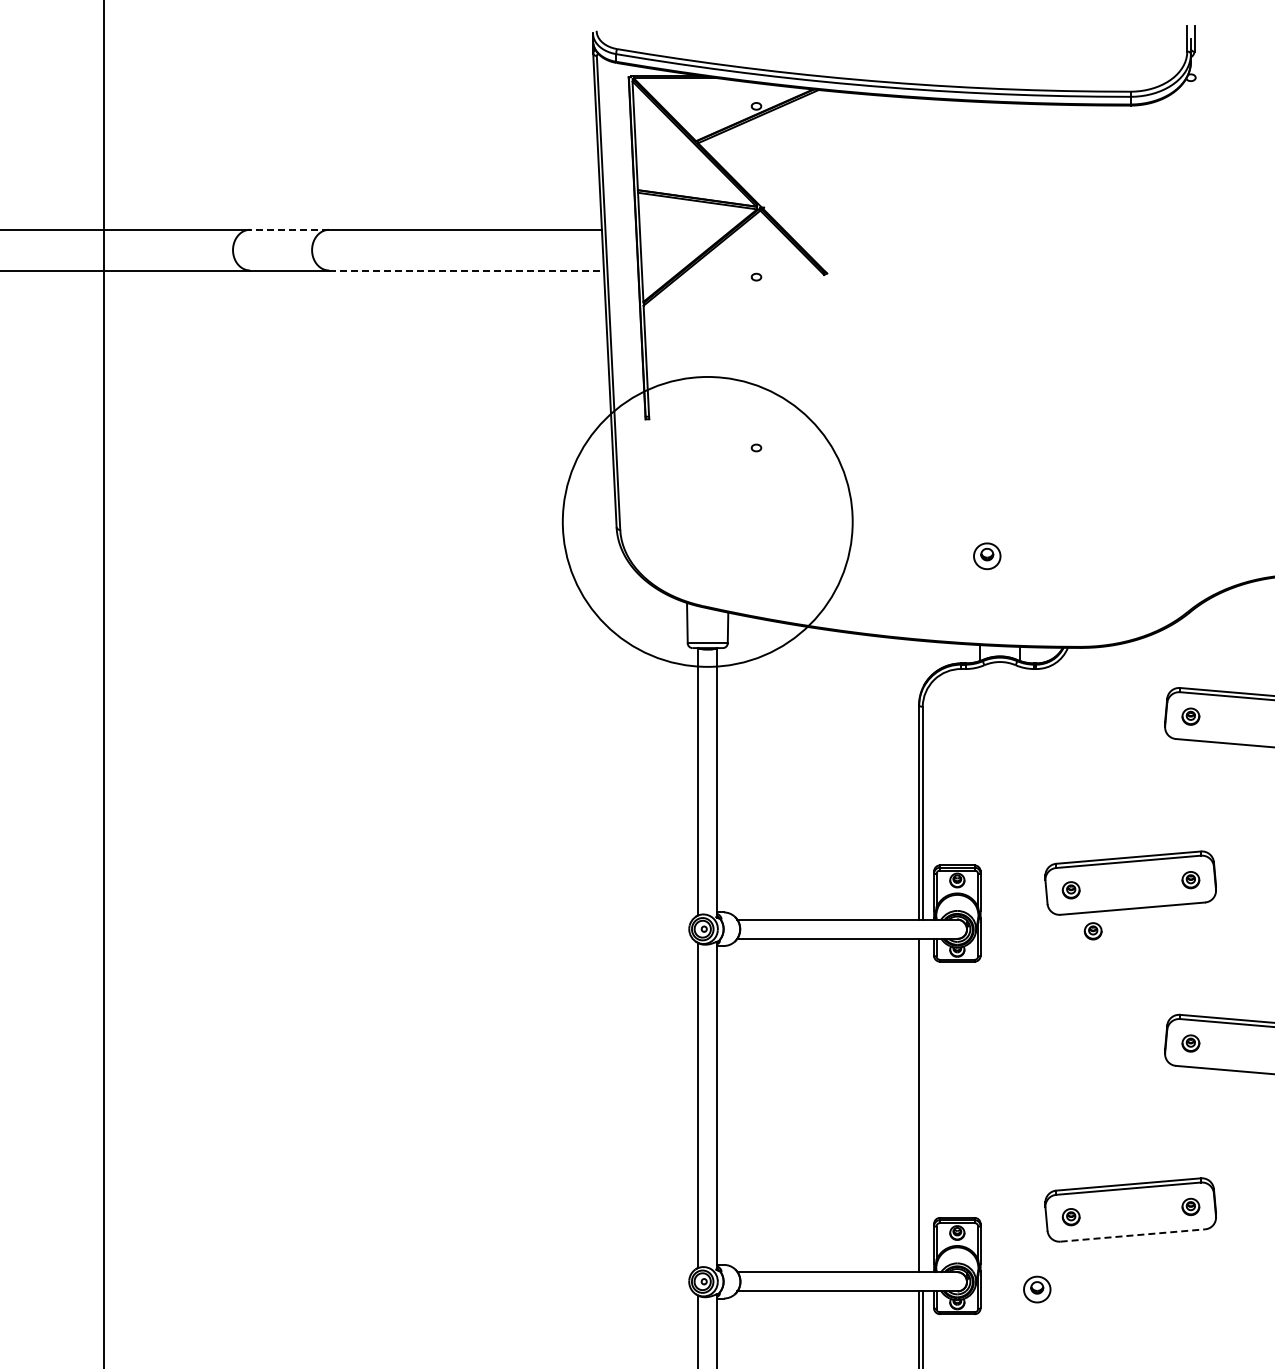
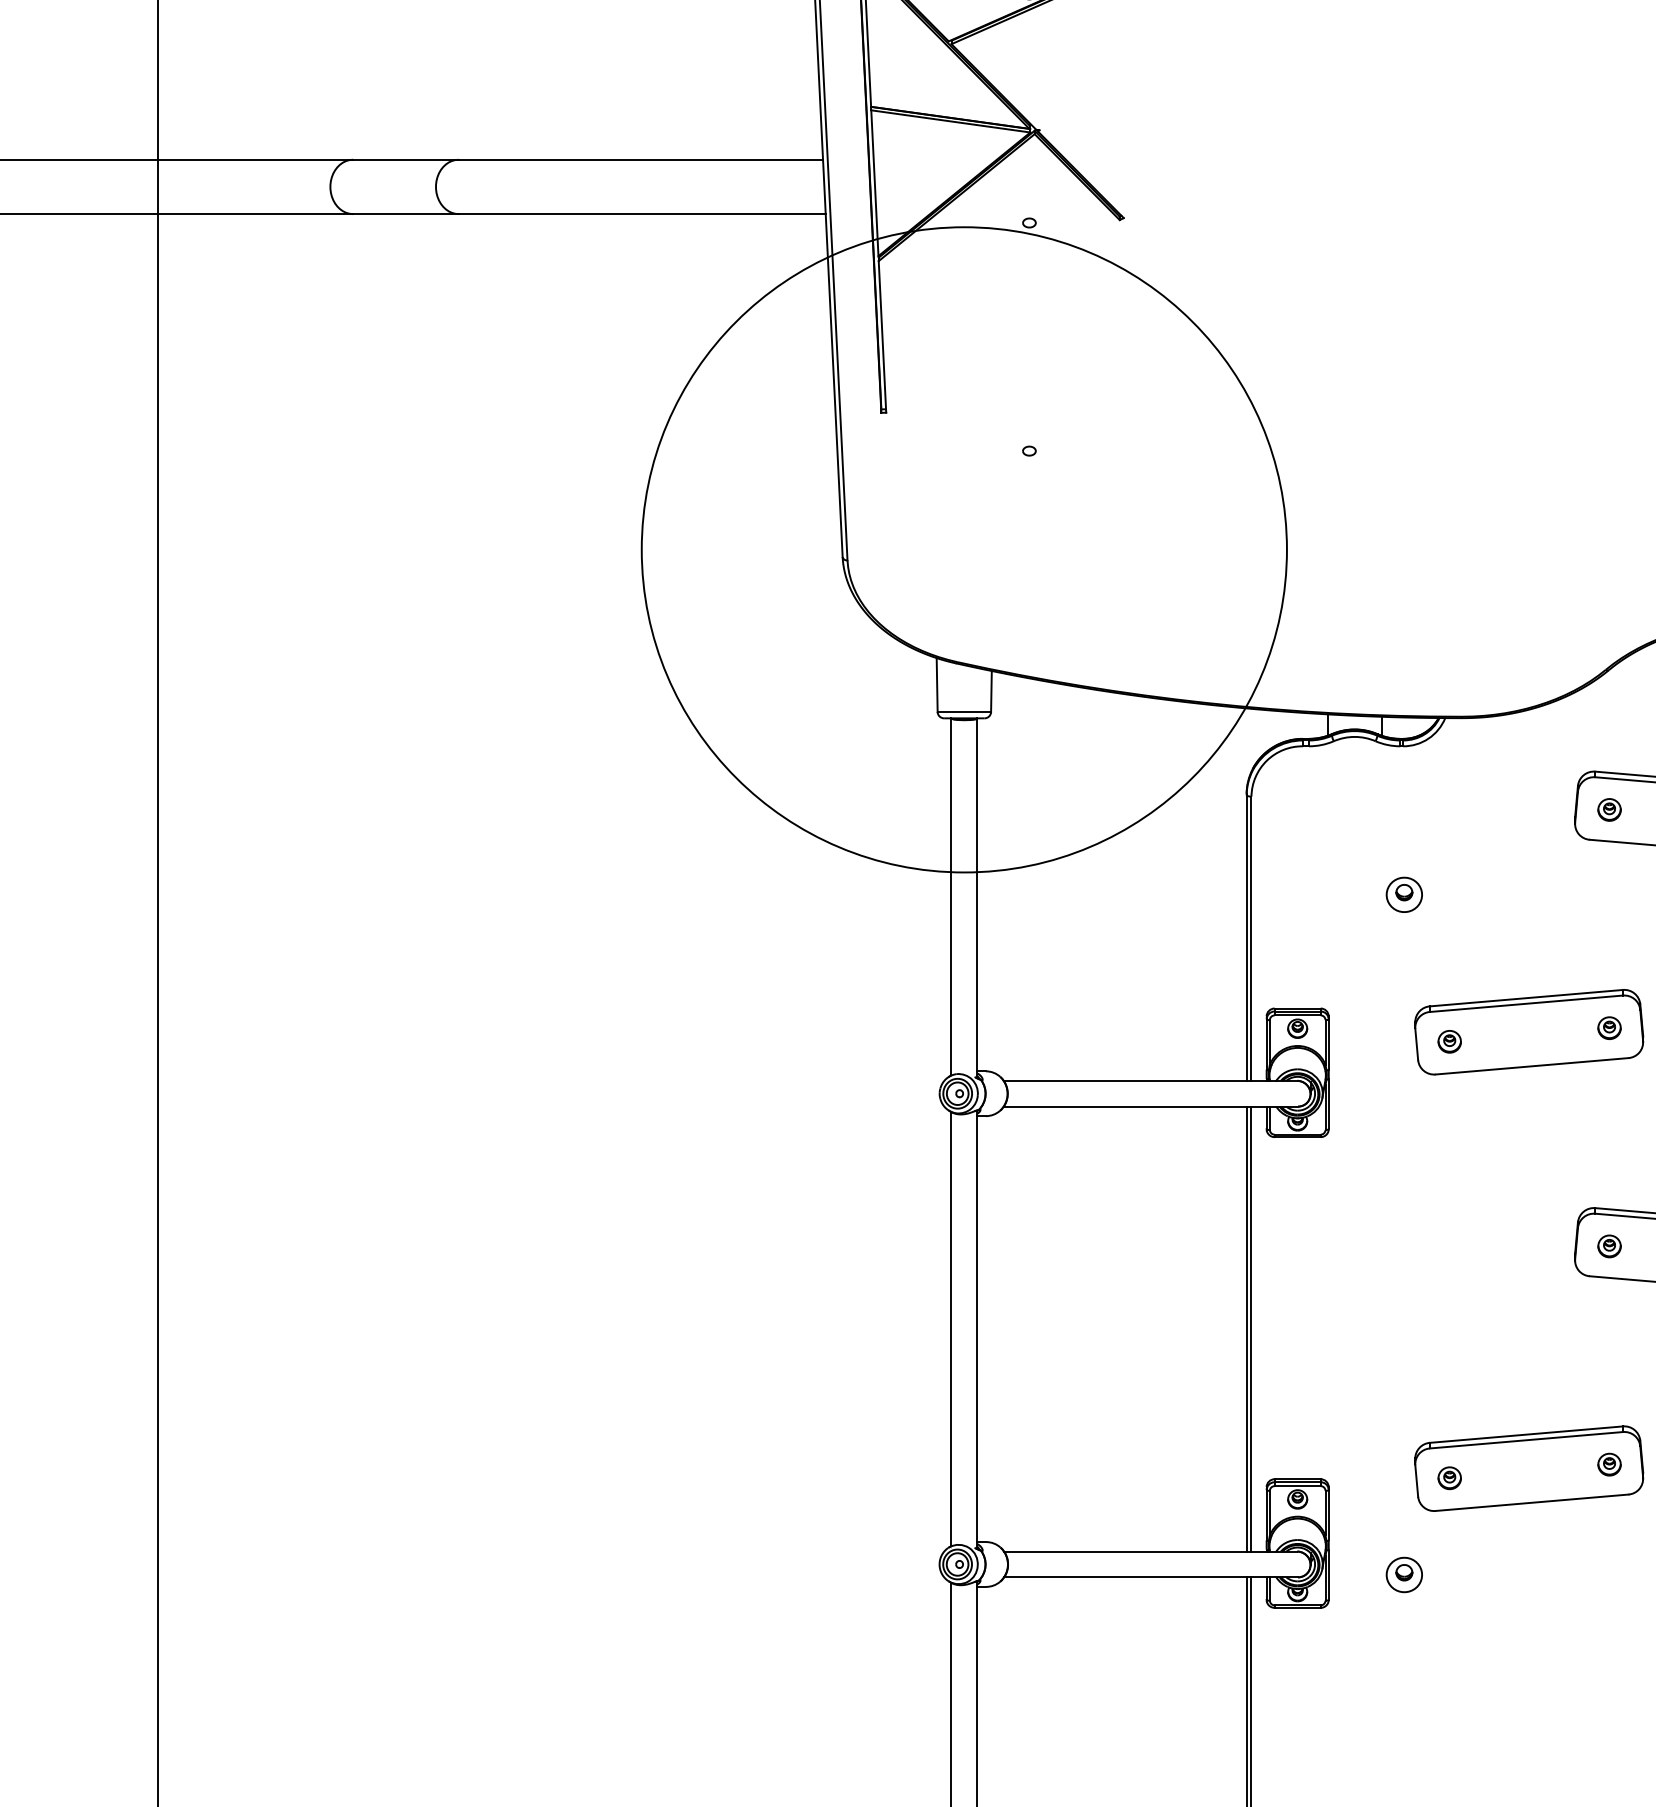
line: (289, 229) -> (405, 159), dashed -> solid
line: (467, 270) -> (643, 214), dashed -> solid
circle: (707, 521) -> (964, 549), size x1.67
part: (987, 556) -> (1404, 895), moved
part: (1092, 931) -> (1478, 1096), removed
line: (922, 1105) -> (1251, 1329), added
line: (1133, 1235) -> (1532, 1502), dashed -> solid

